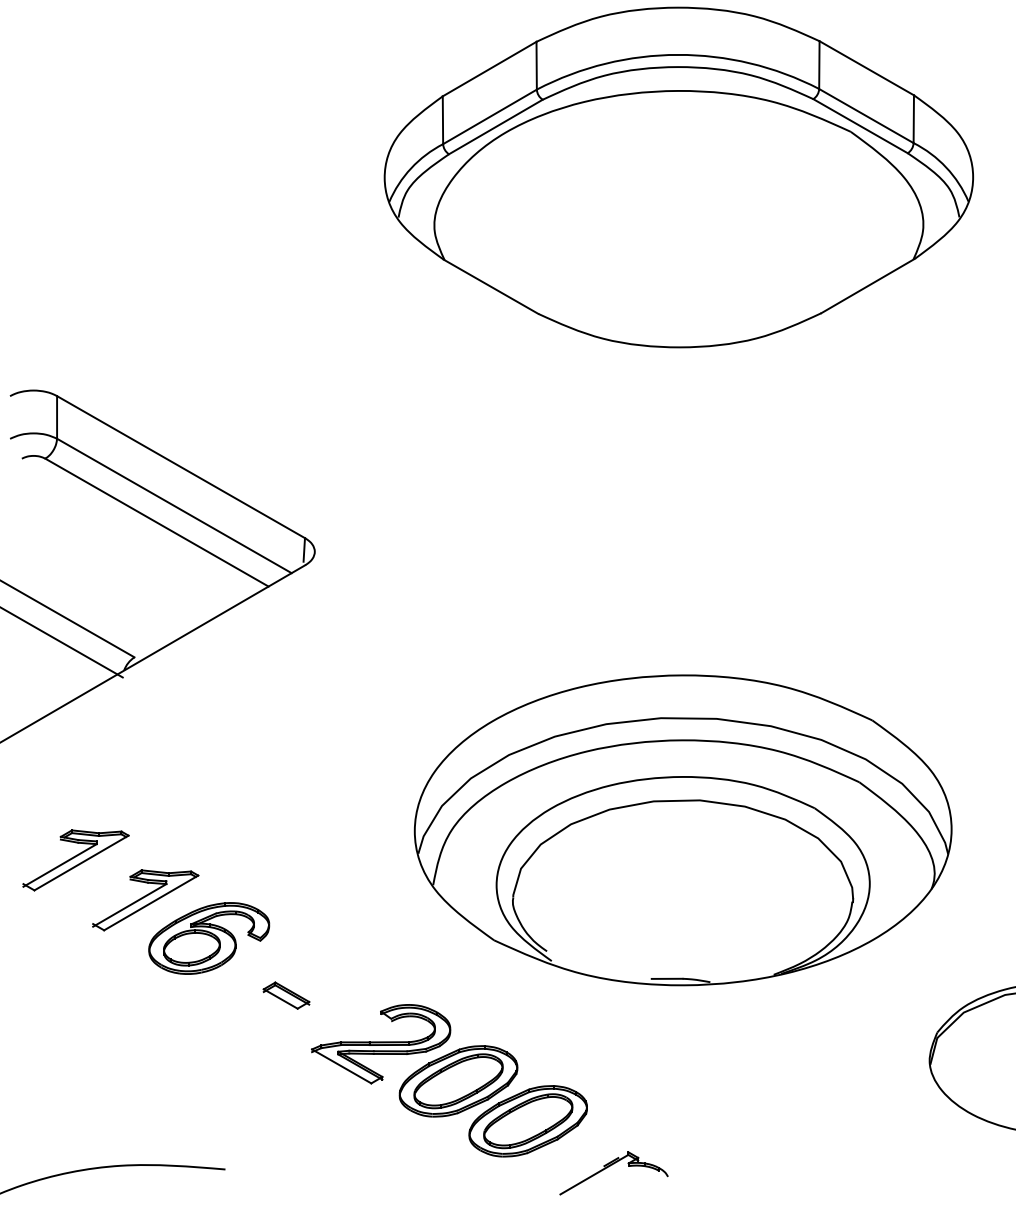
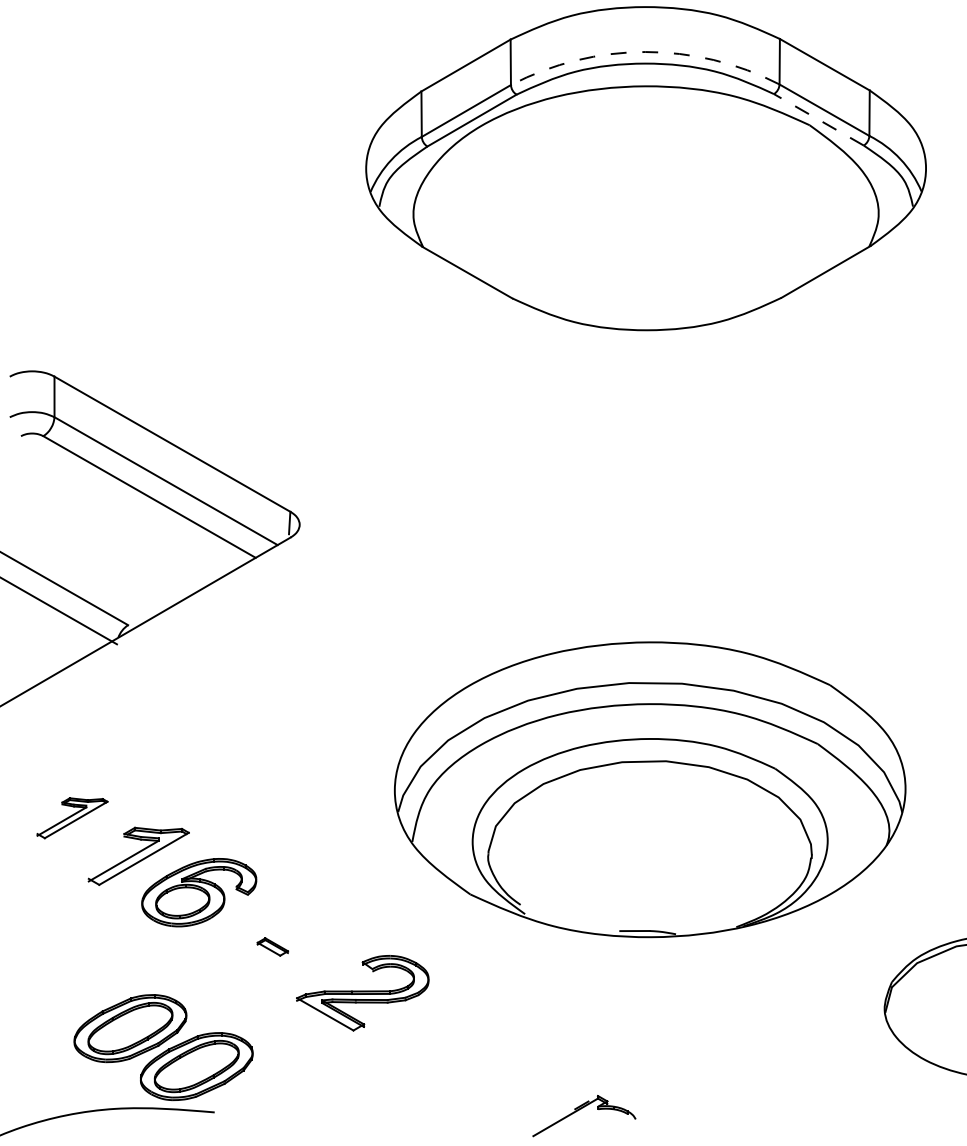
arc: (678, 55) -> (645, 52), solid -> dashed
line: (860, 125) -> (818, 119), solid -> dashed
part: (75, 859) -> (72, 817), size x0.7
part: (286, 995) -> (272, 946), size x0.7
part: (493, 1101) -> (163, 1047), moved

